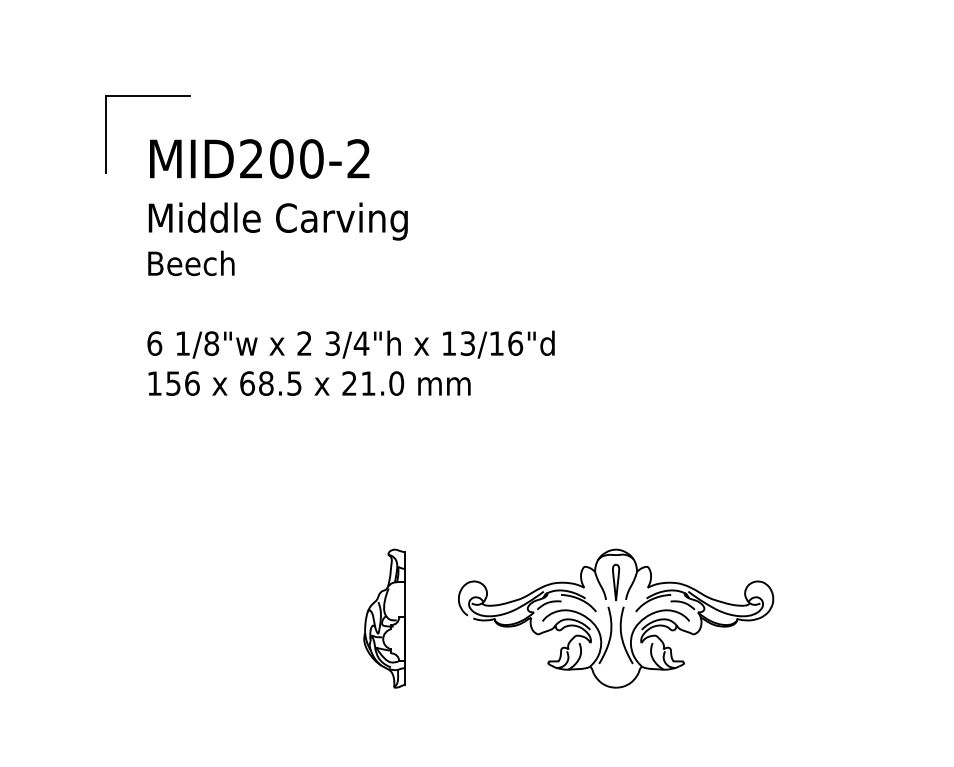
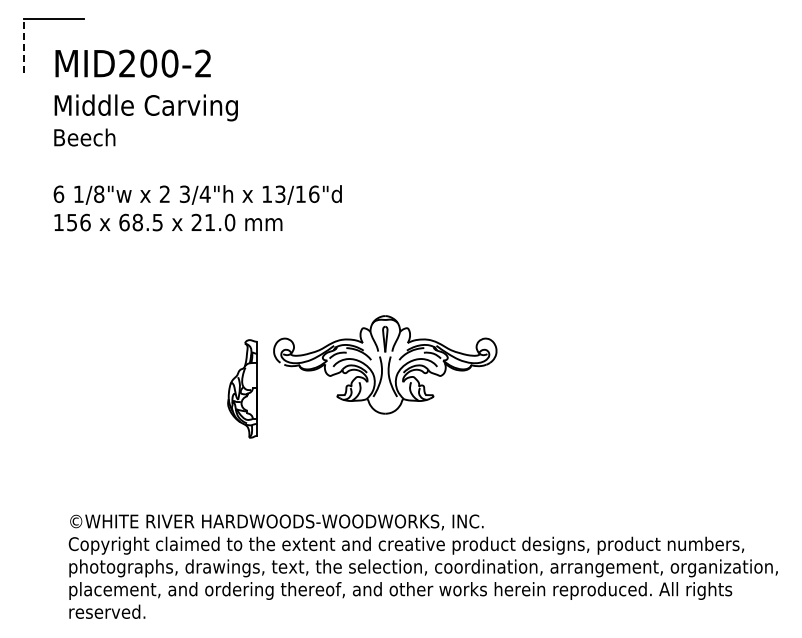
line: (106, 133) -> (24, 45), solid -> dashed
part: (384, 618) -> (242, 388), moved
part: (616, 618) -> (385, 364), moved

